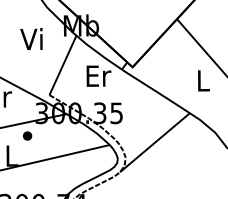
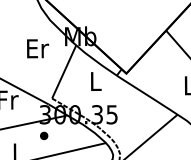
text: (33, 39) -> (37, 48), Vi -> Er
text: (98, 75) -> (95, 80), Er -> L
part: (27, 135) -> (44, 135), moved

